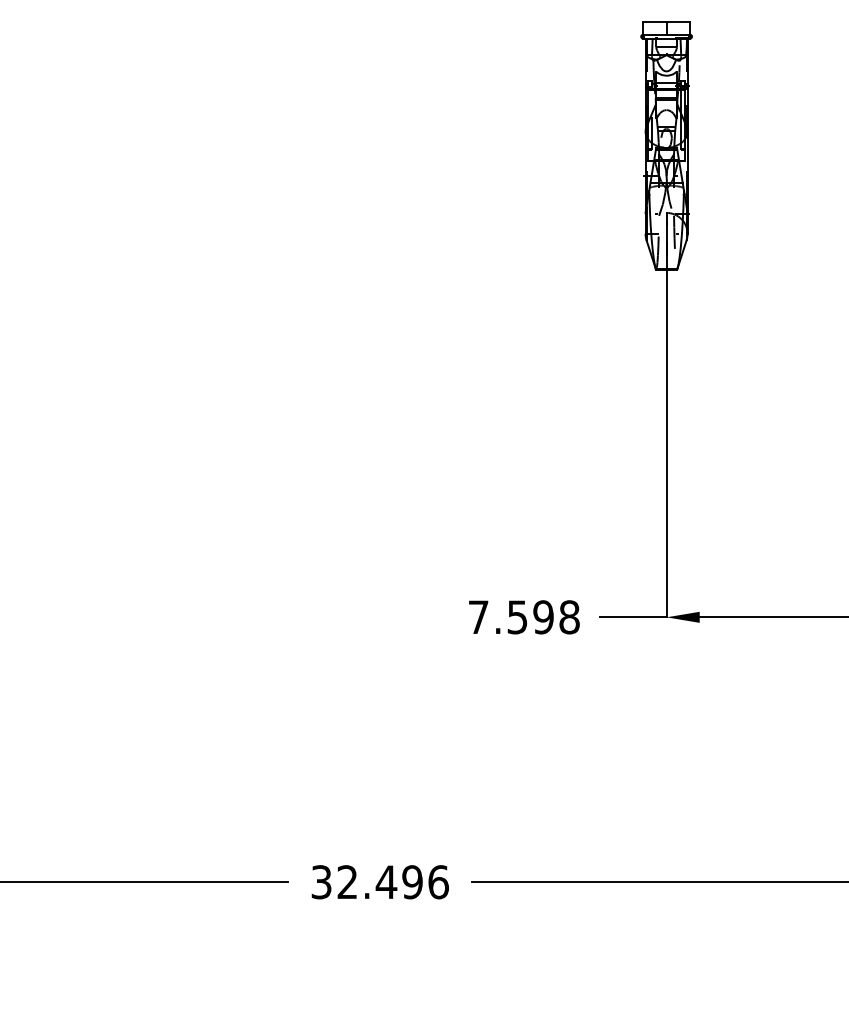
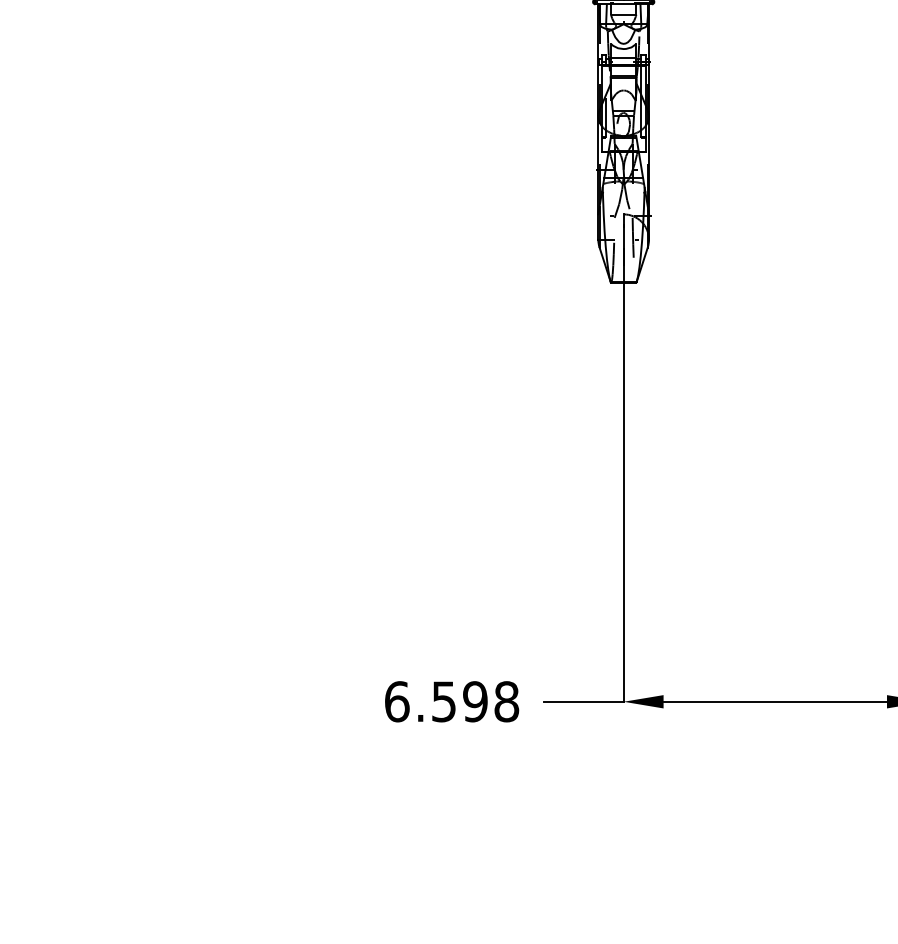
text: (478, 617) -> (396, 701), 7.598 -> 6.598

